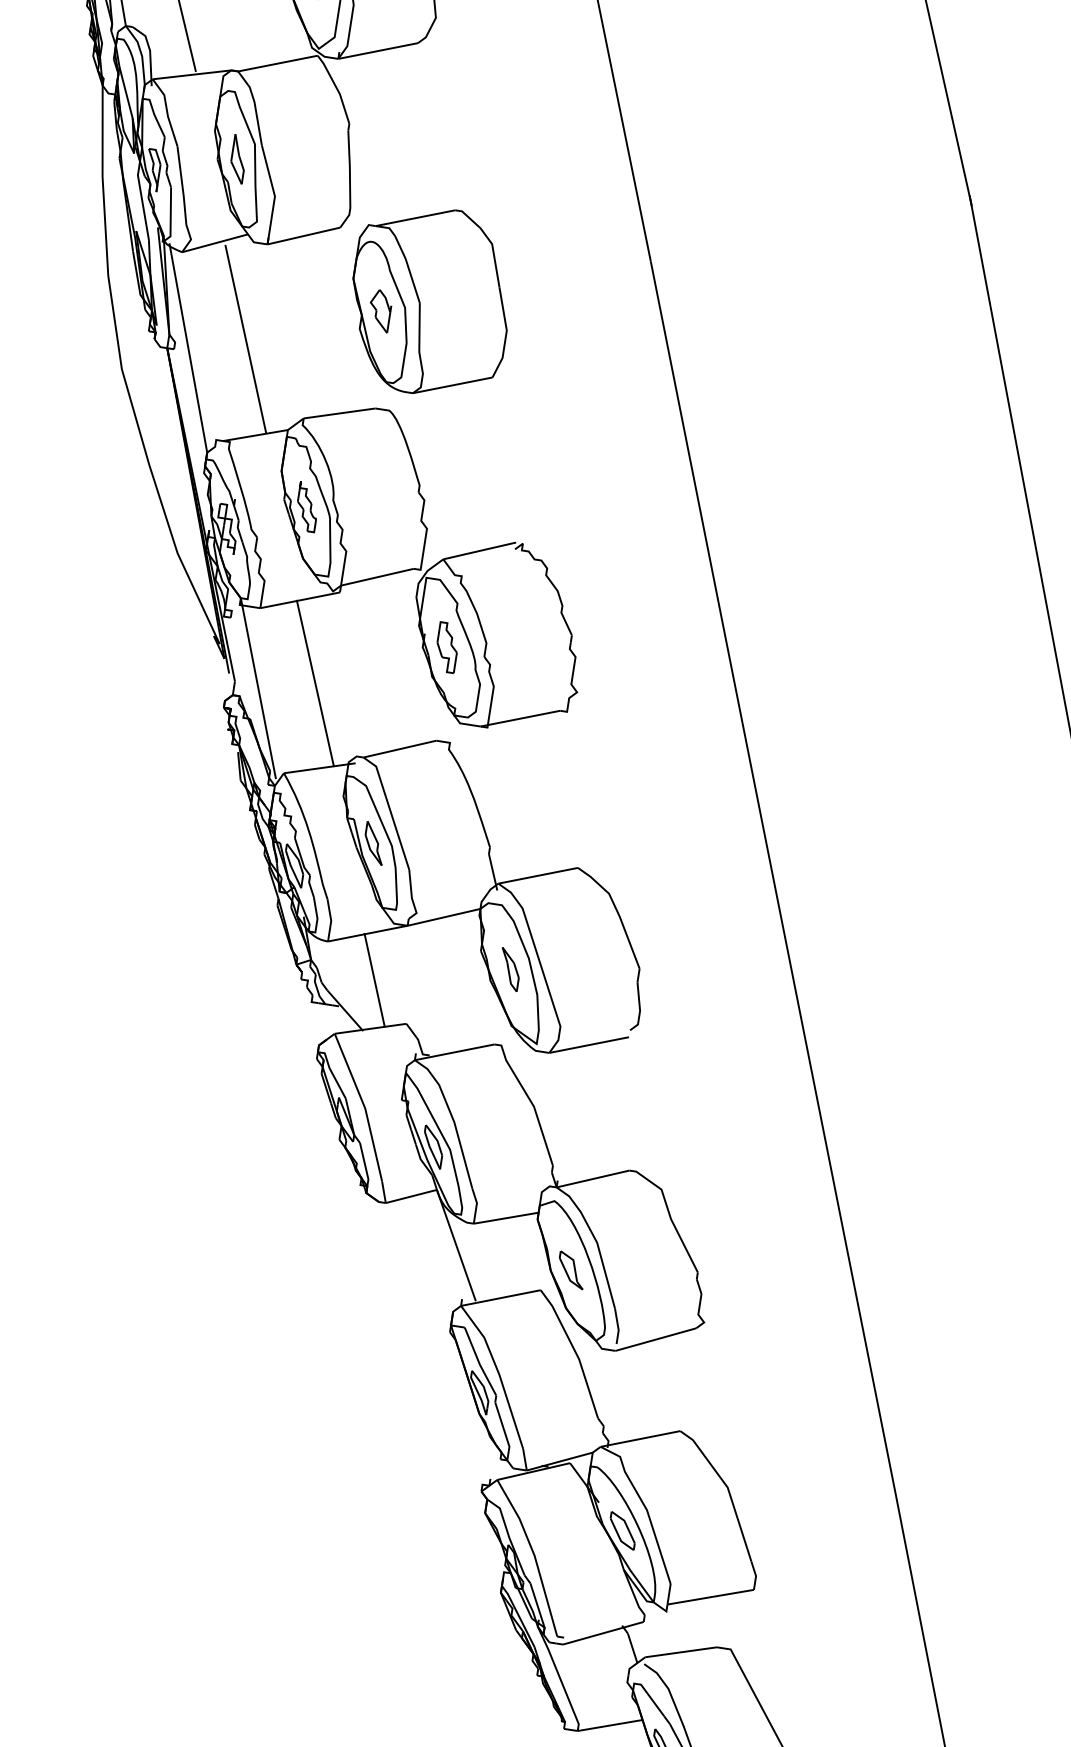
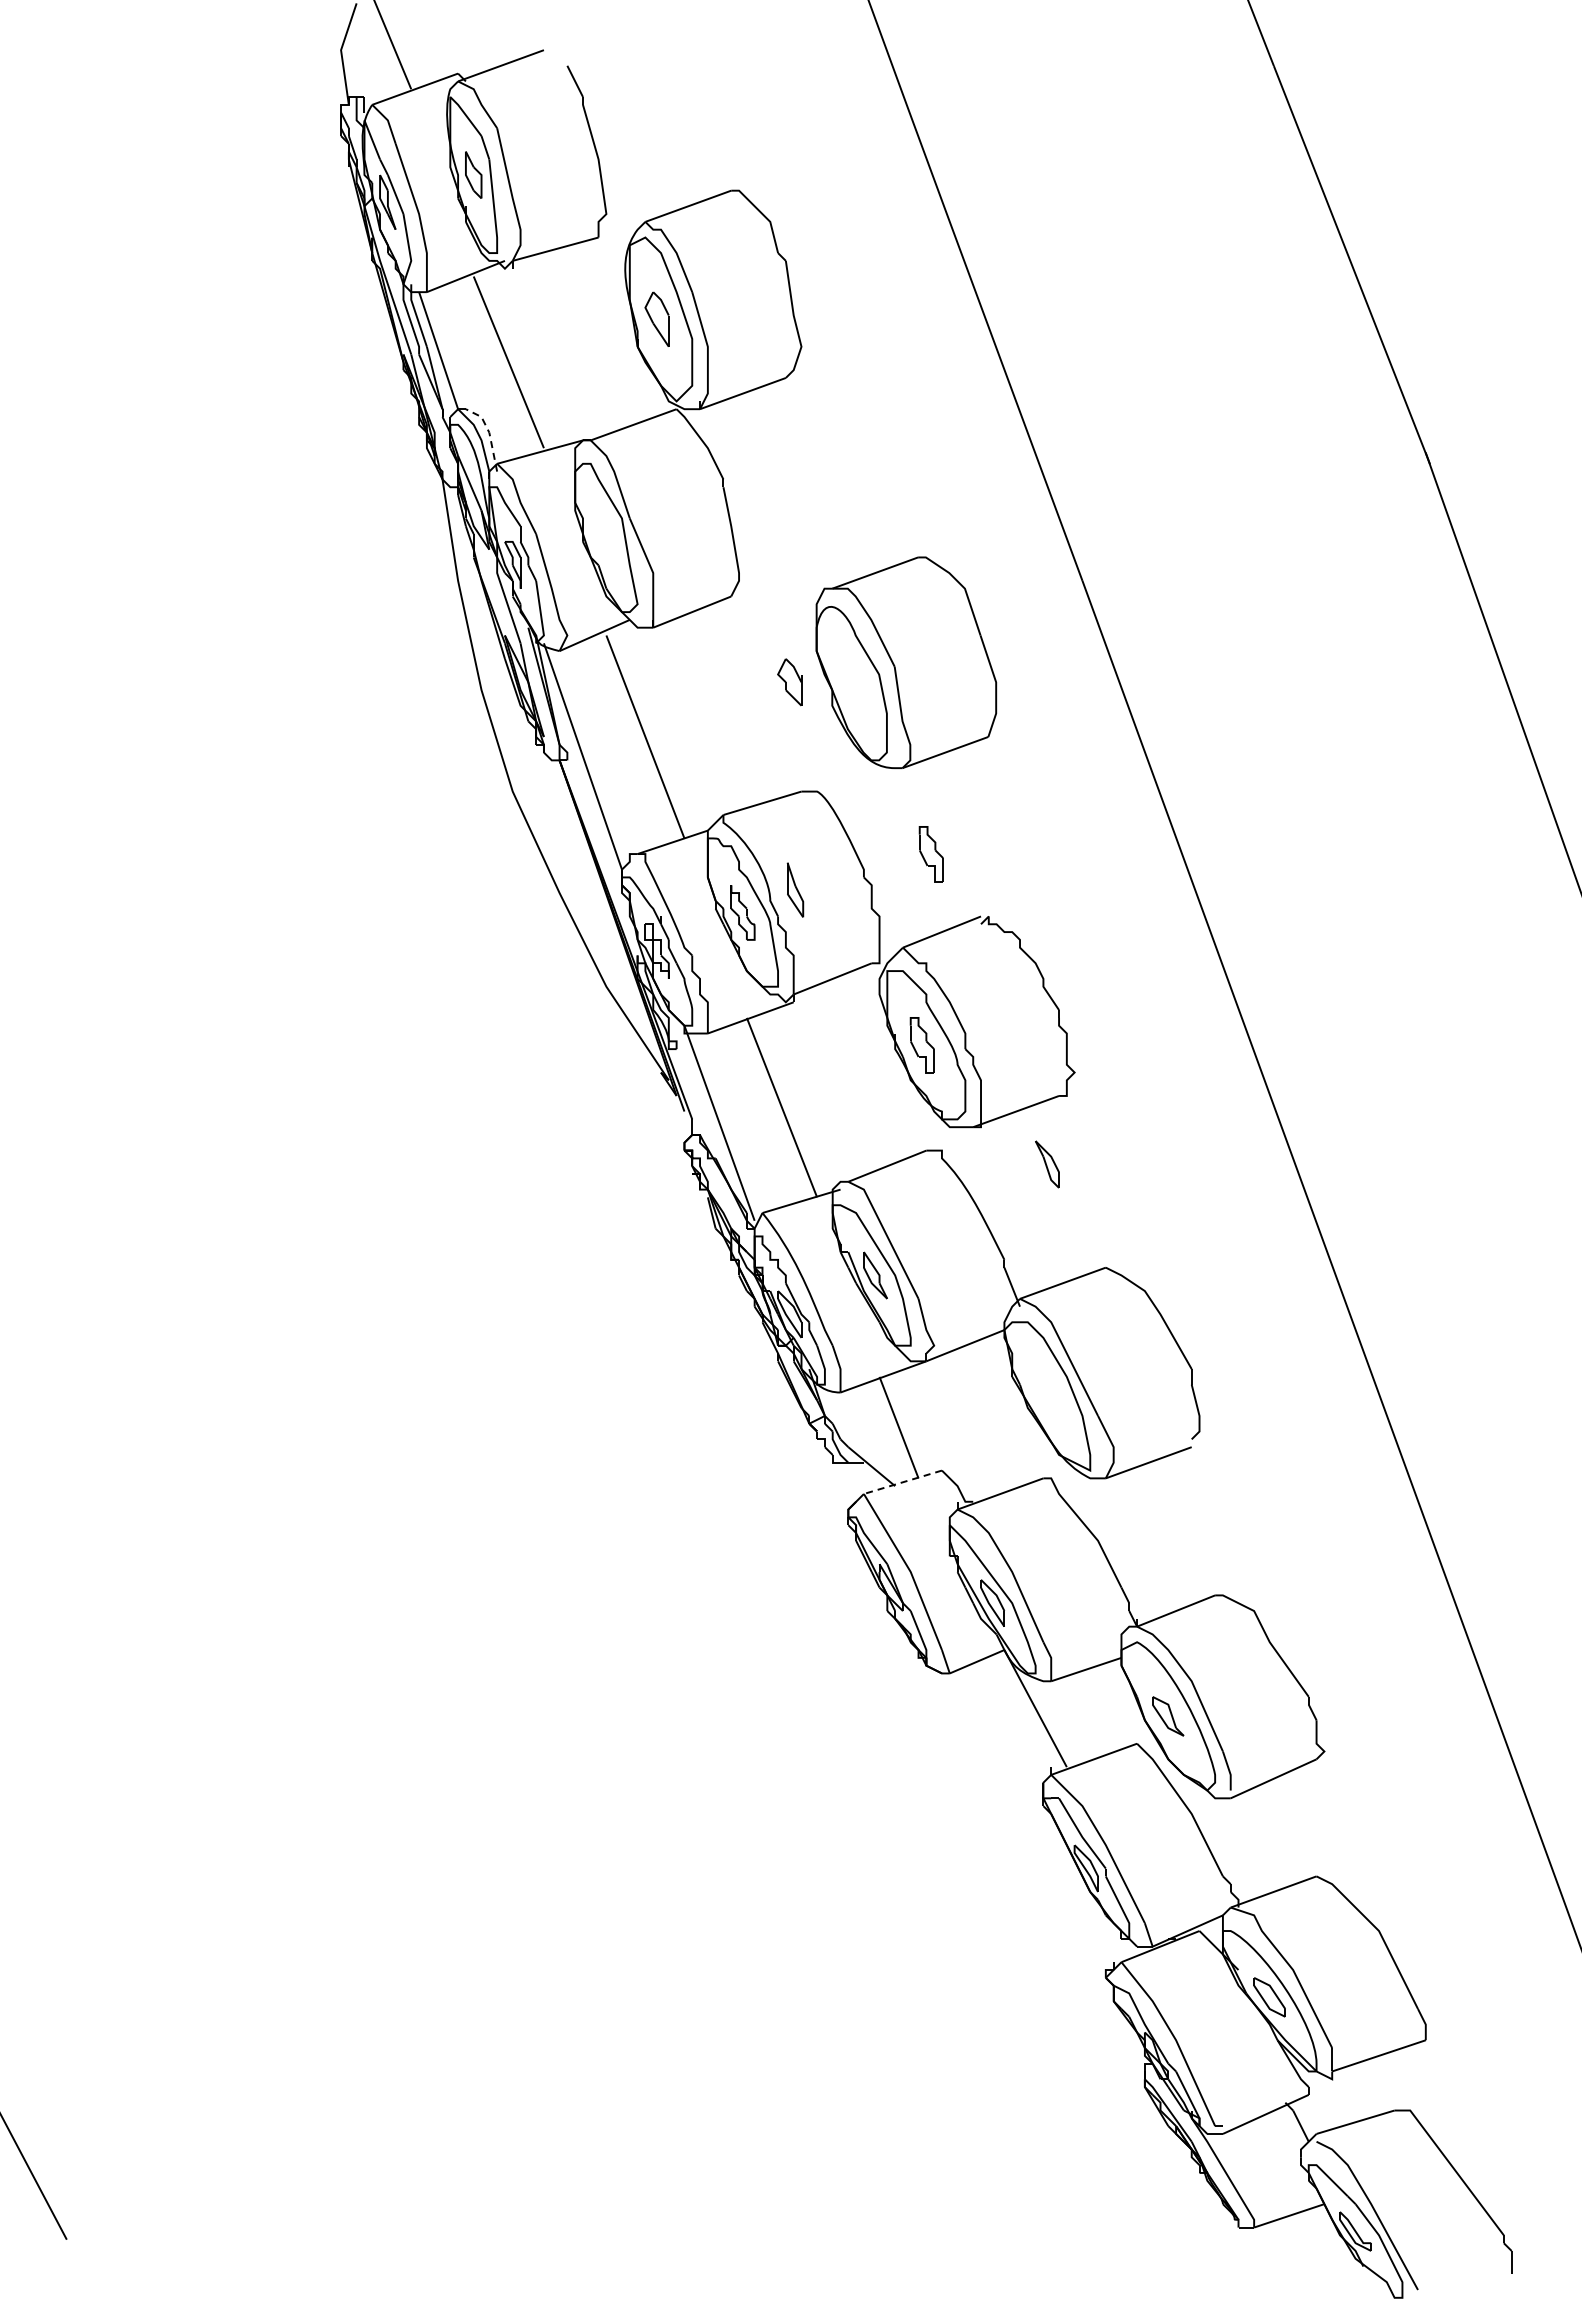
line: (150, 51) -> (489, 433), solid -> dashed
part: (238, 158) -> (795, 889), moved
part: (430, 300) -> (906, 662), moved
part: (480, 481) -> (930, 854), added
part: (509, 969) -> (1047, 1164), moved
line: (370, 1028) -> (902, 1482), solid -> dashed

